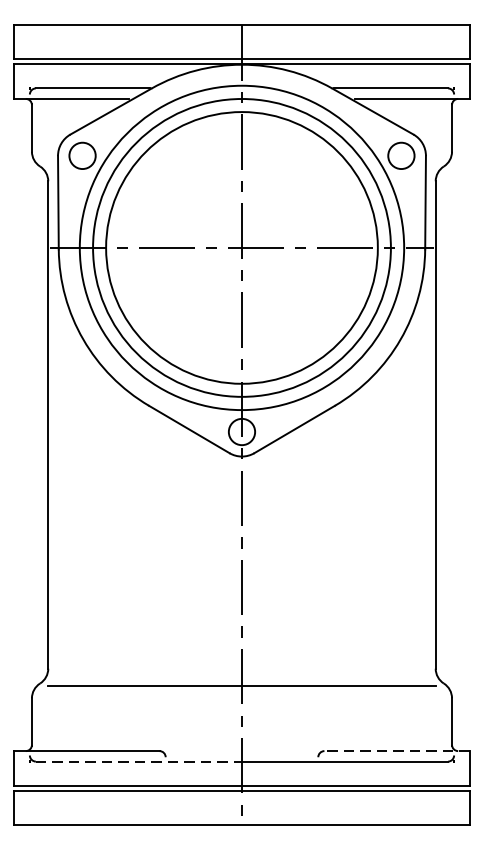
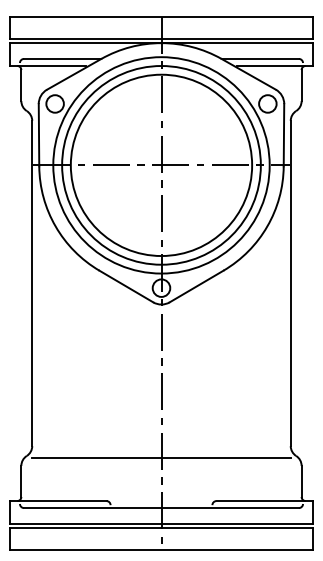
line: (396, 751) -> (264, 501), dashed -> solid
line: (138, 762) -> (92, 508), dashed -> solid

